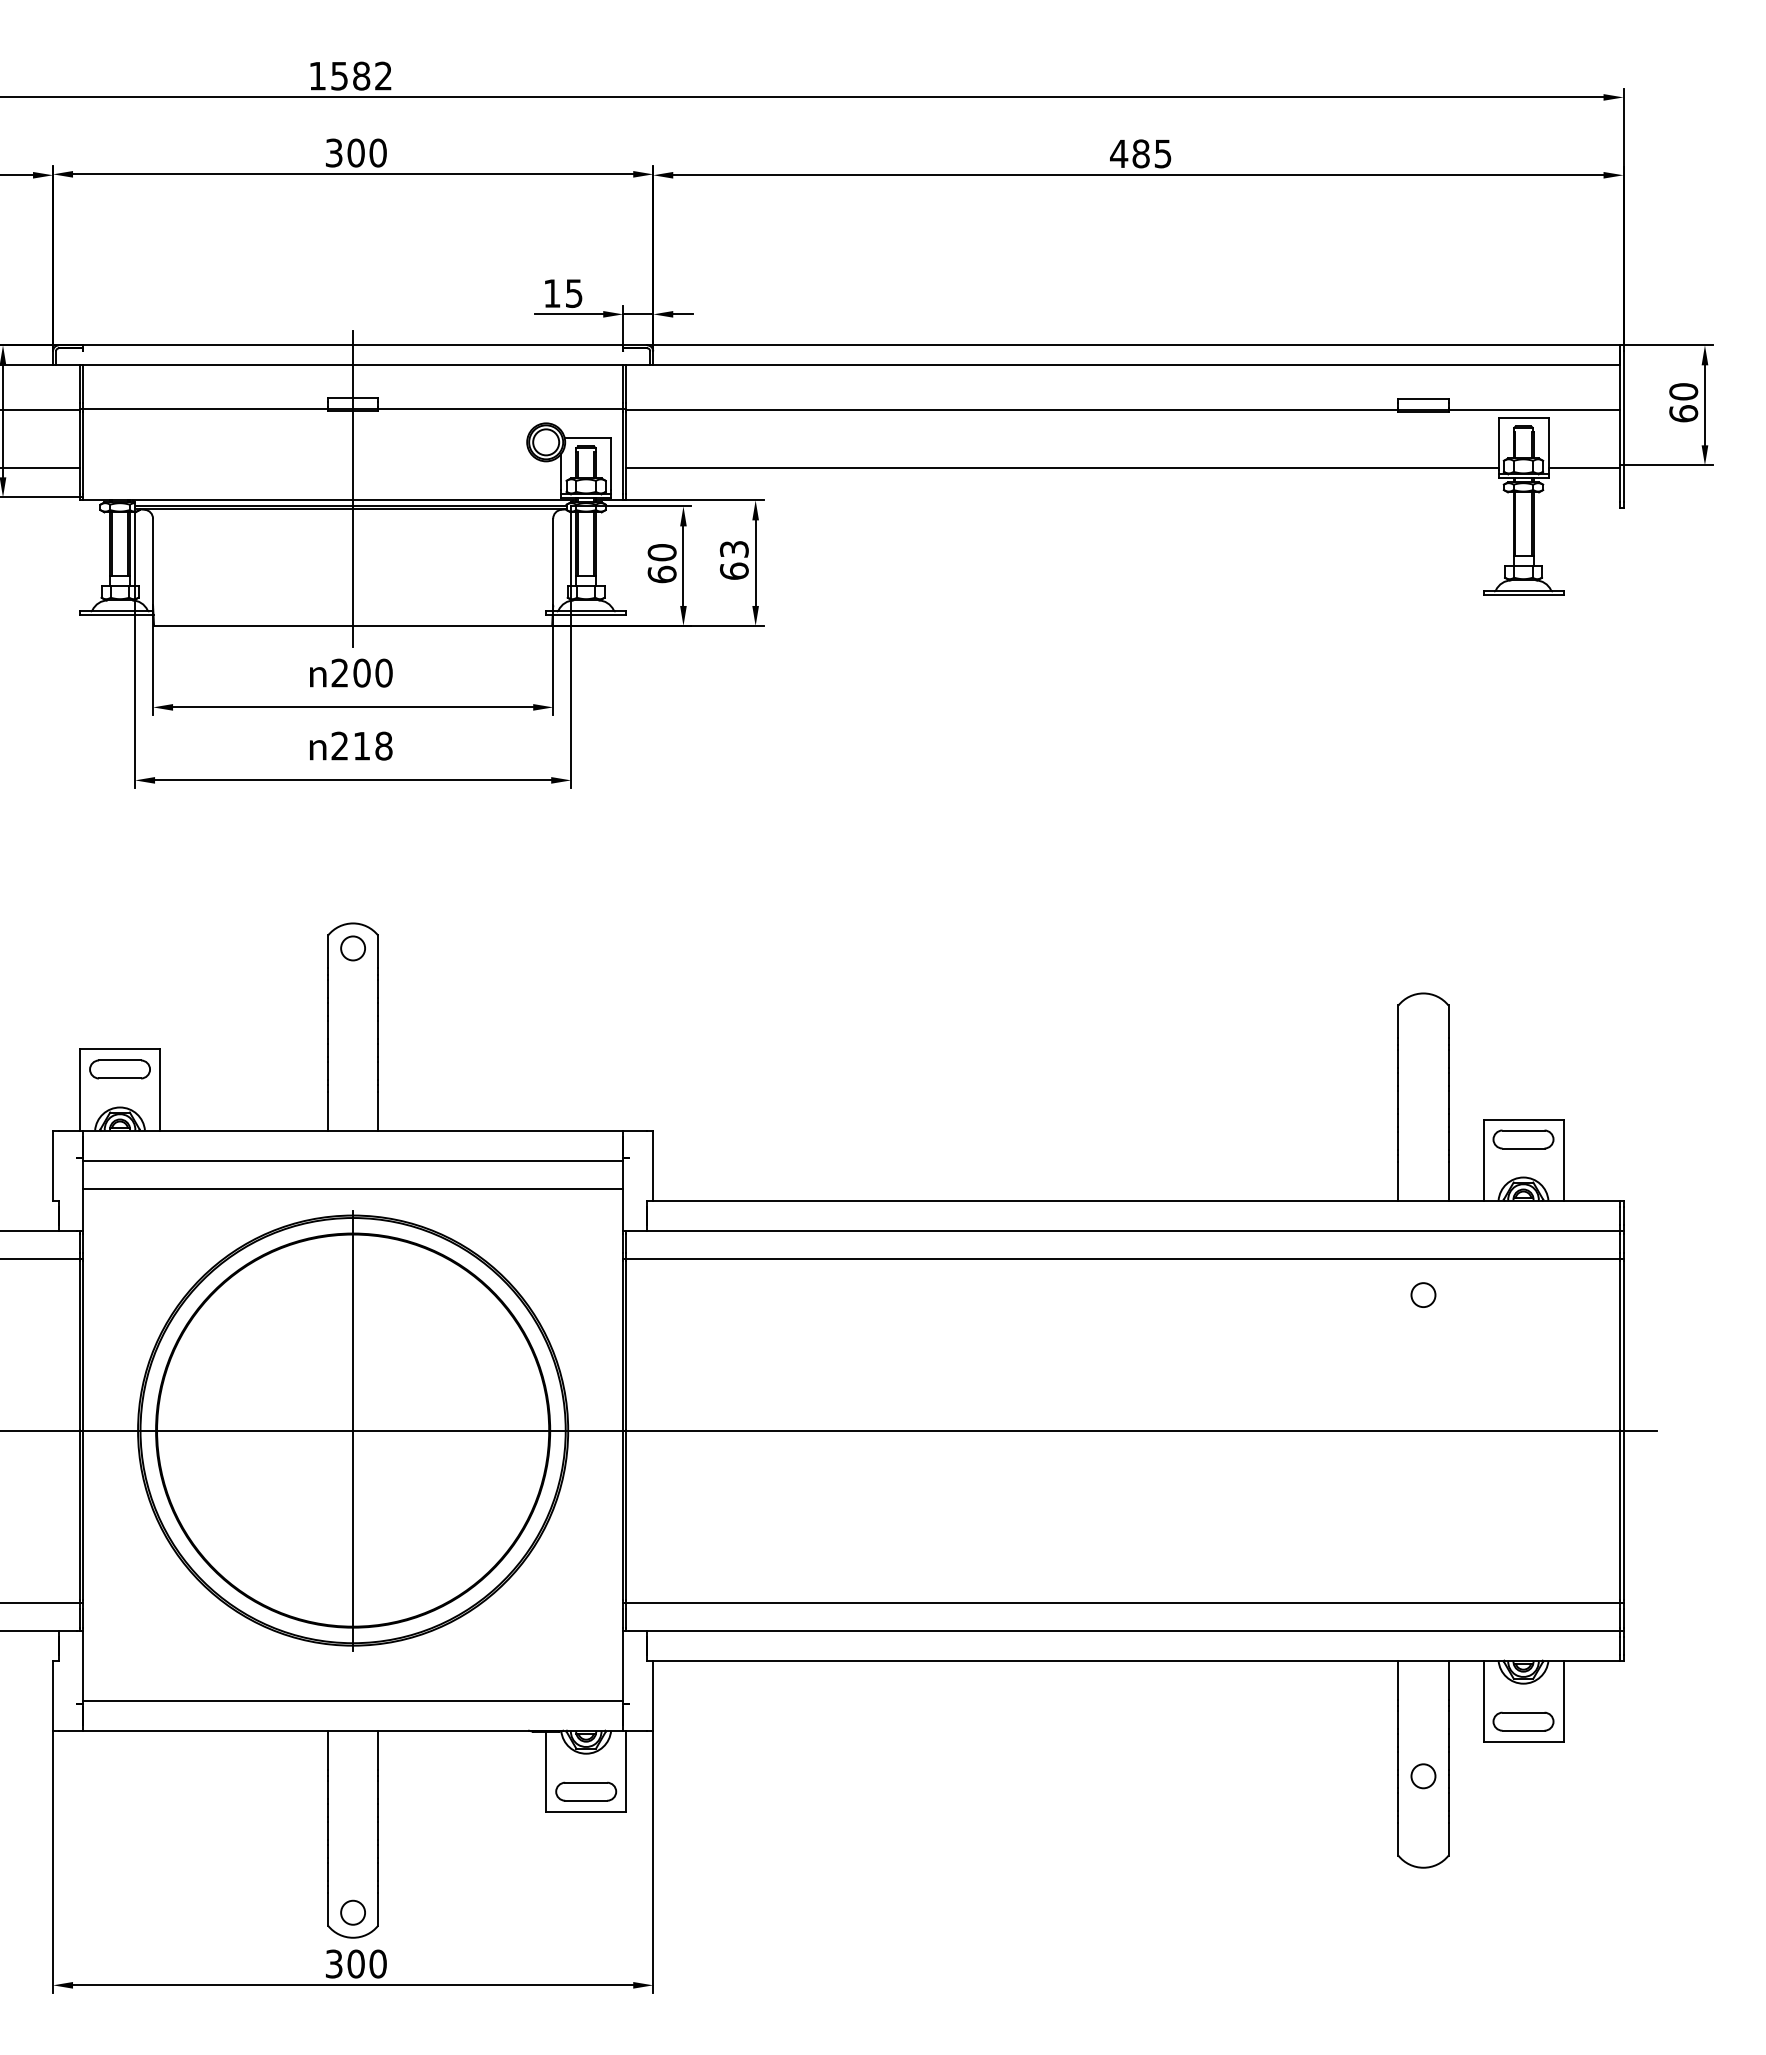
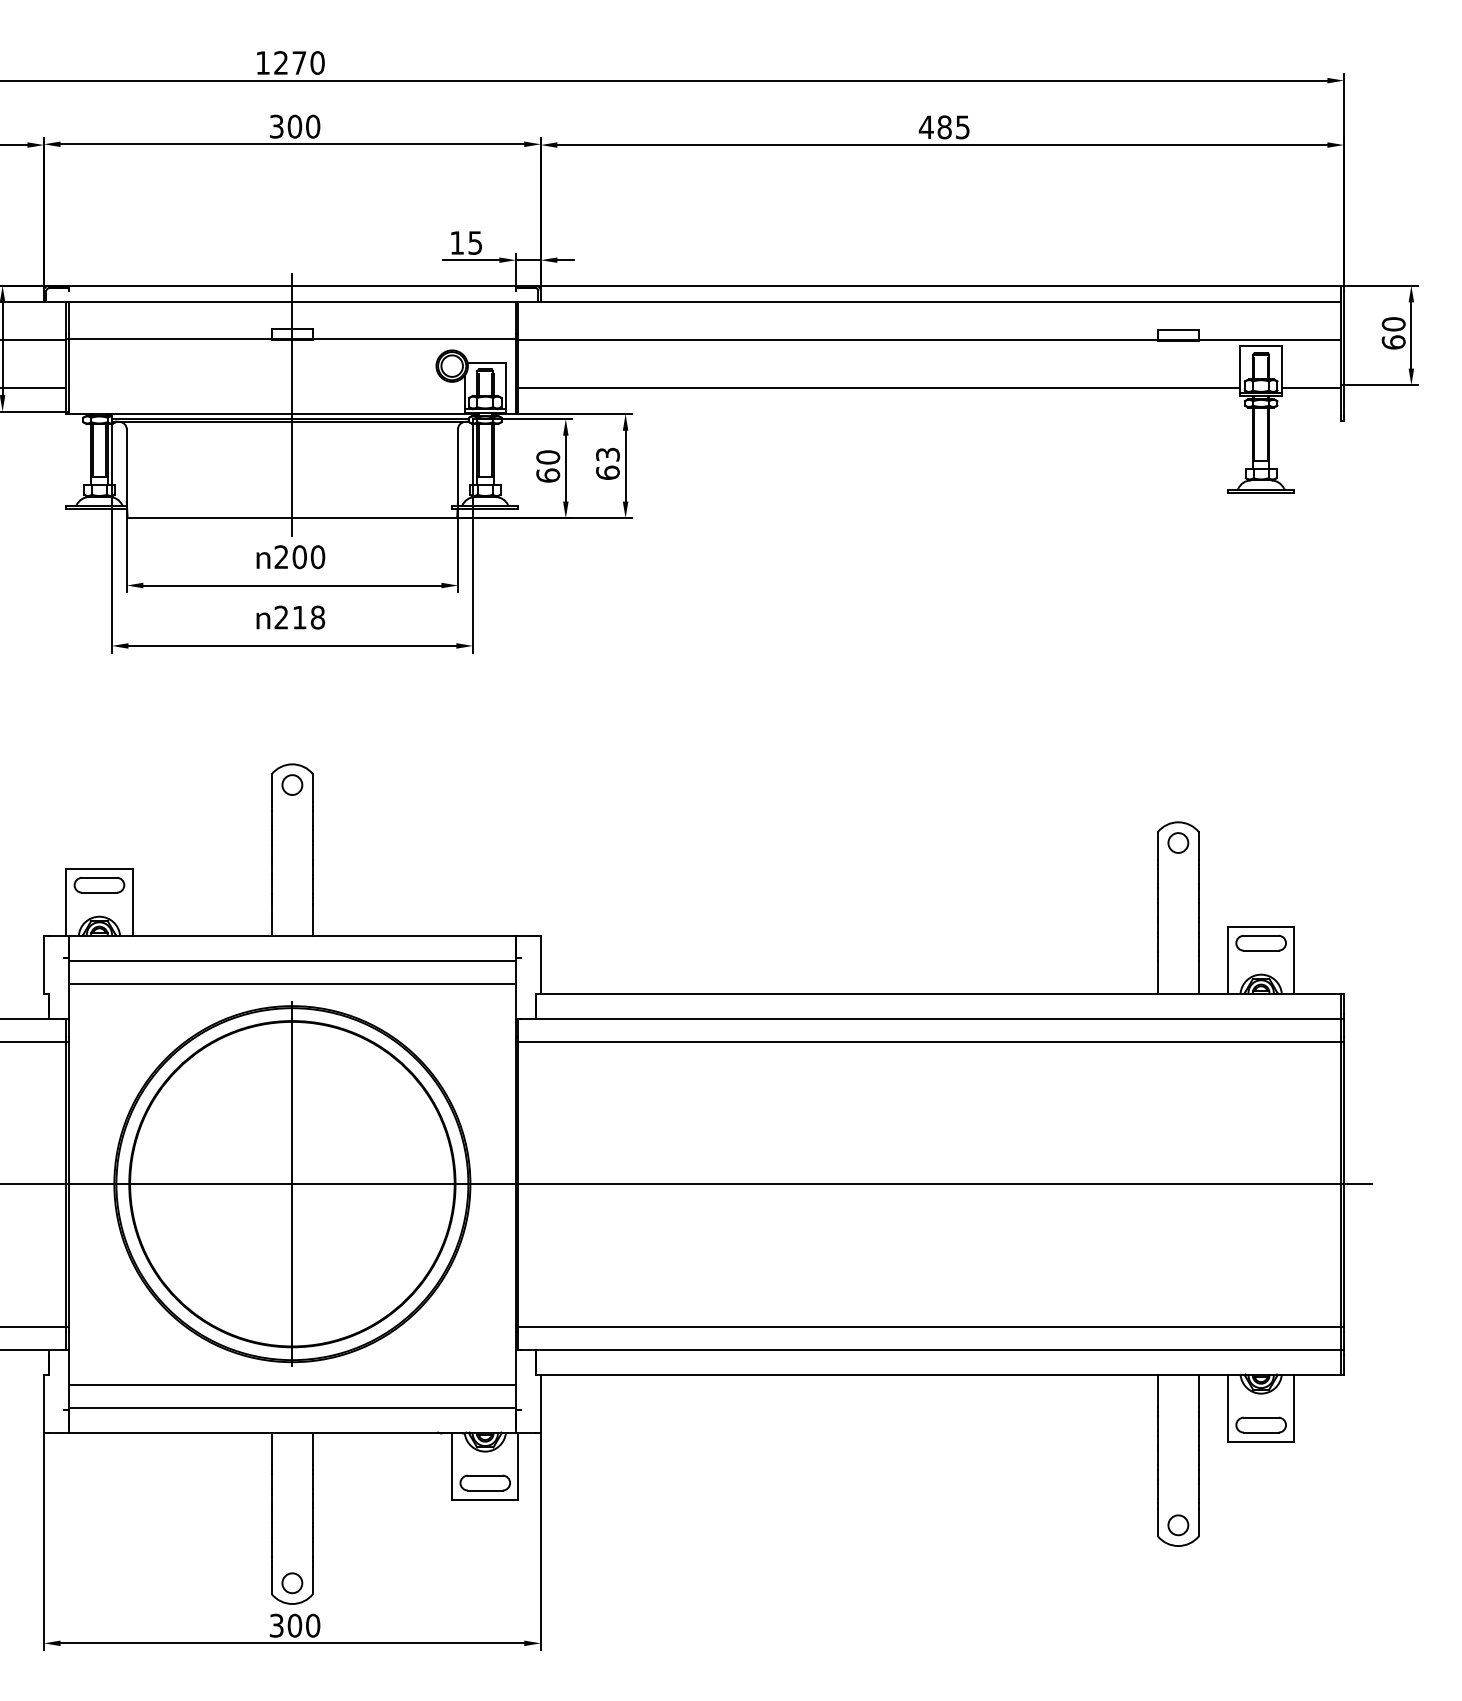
text: (361, 75) -> (299, 62), 1582 -> 1270
circle: (1423, 1294) -> (1178, 842), moved
line: (352, 1672) -> (291, 1384), added
circle: (1423, 1776) -> (1178, 1525), moved

